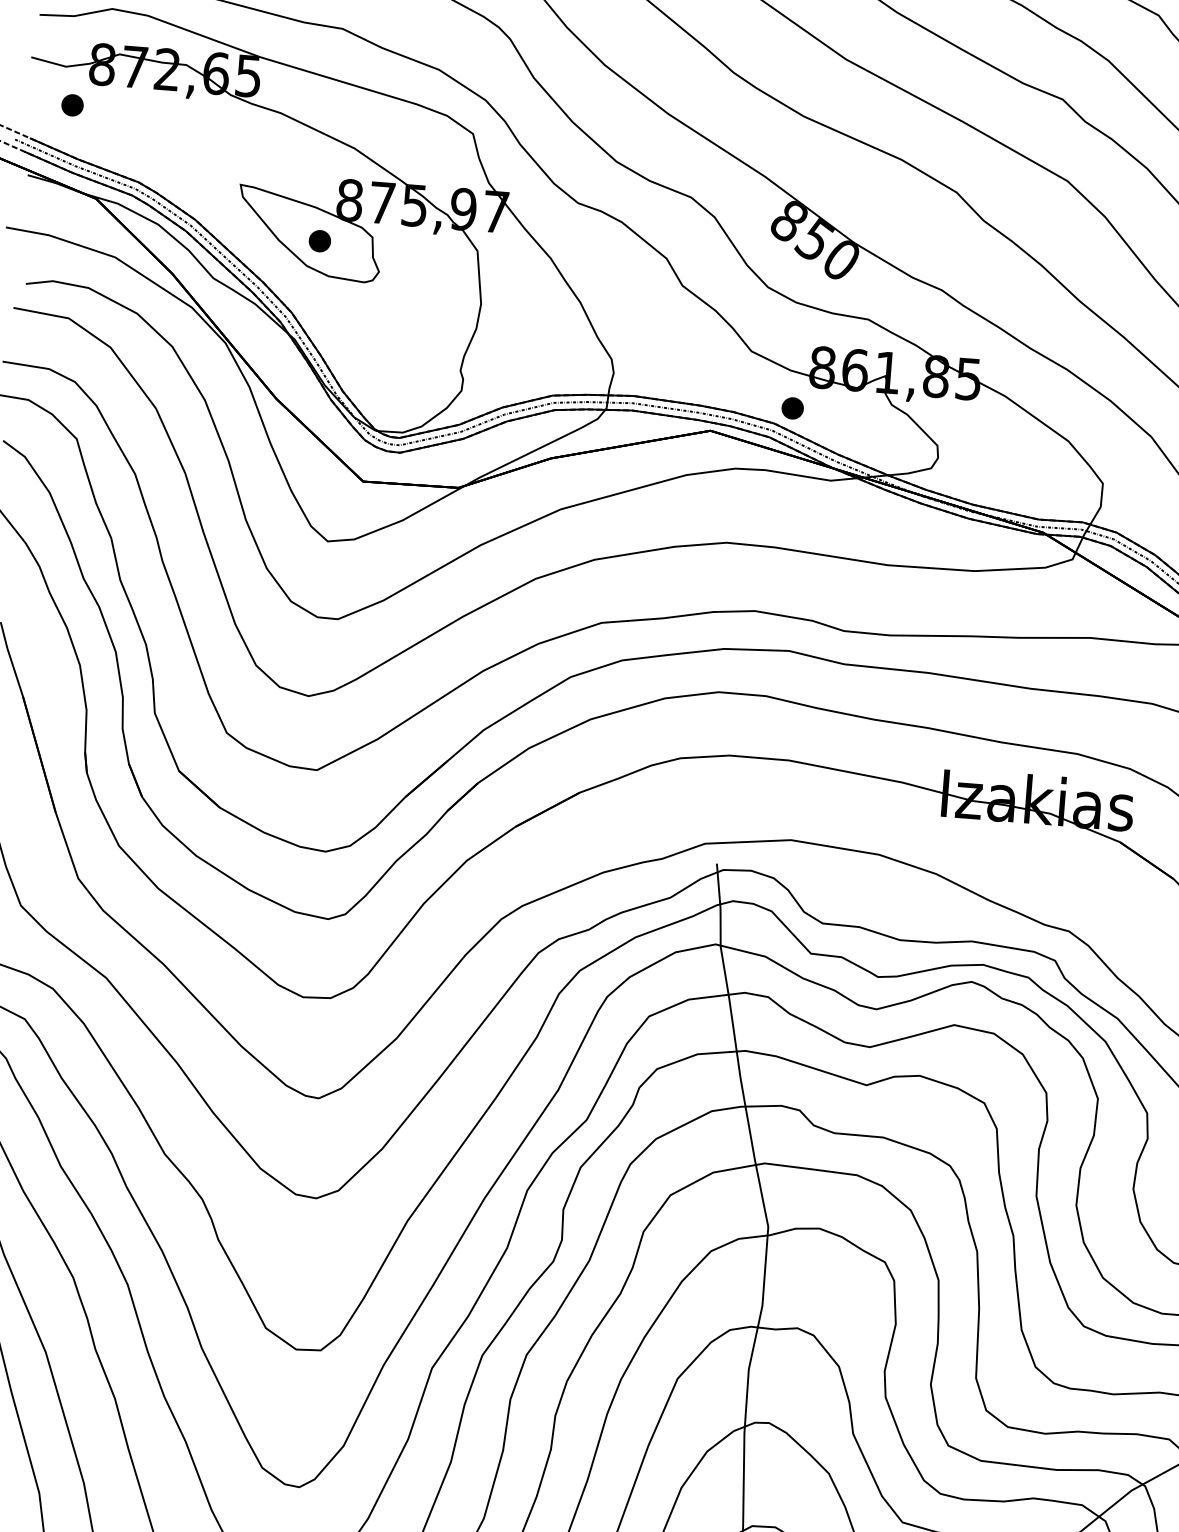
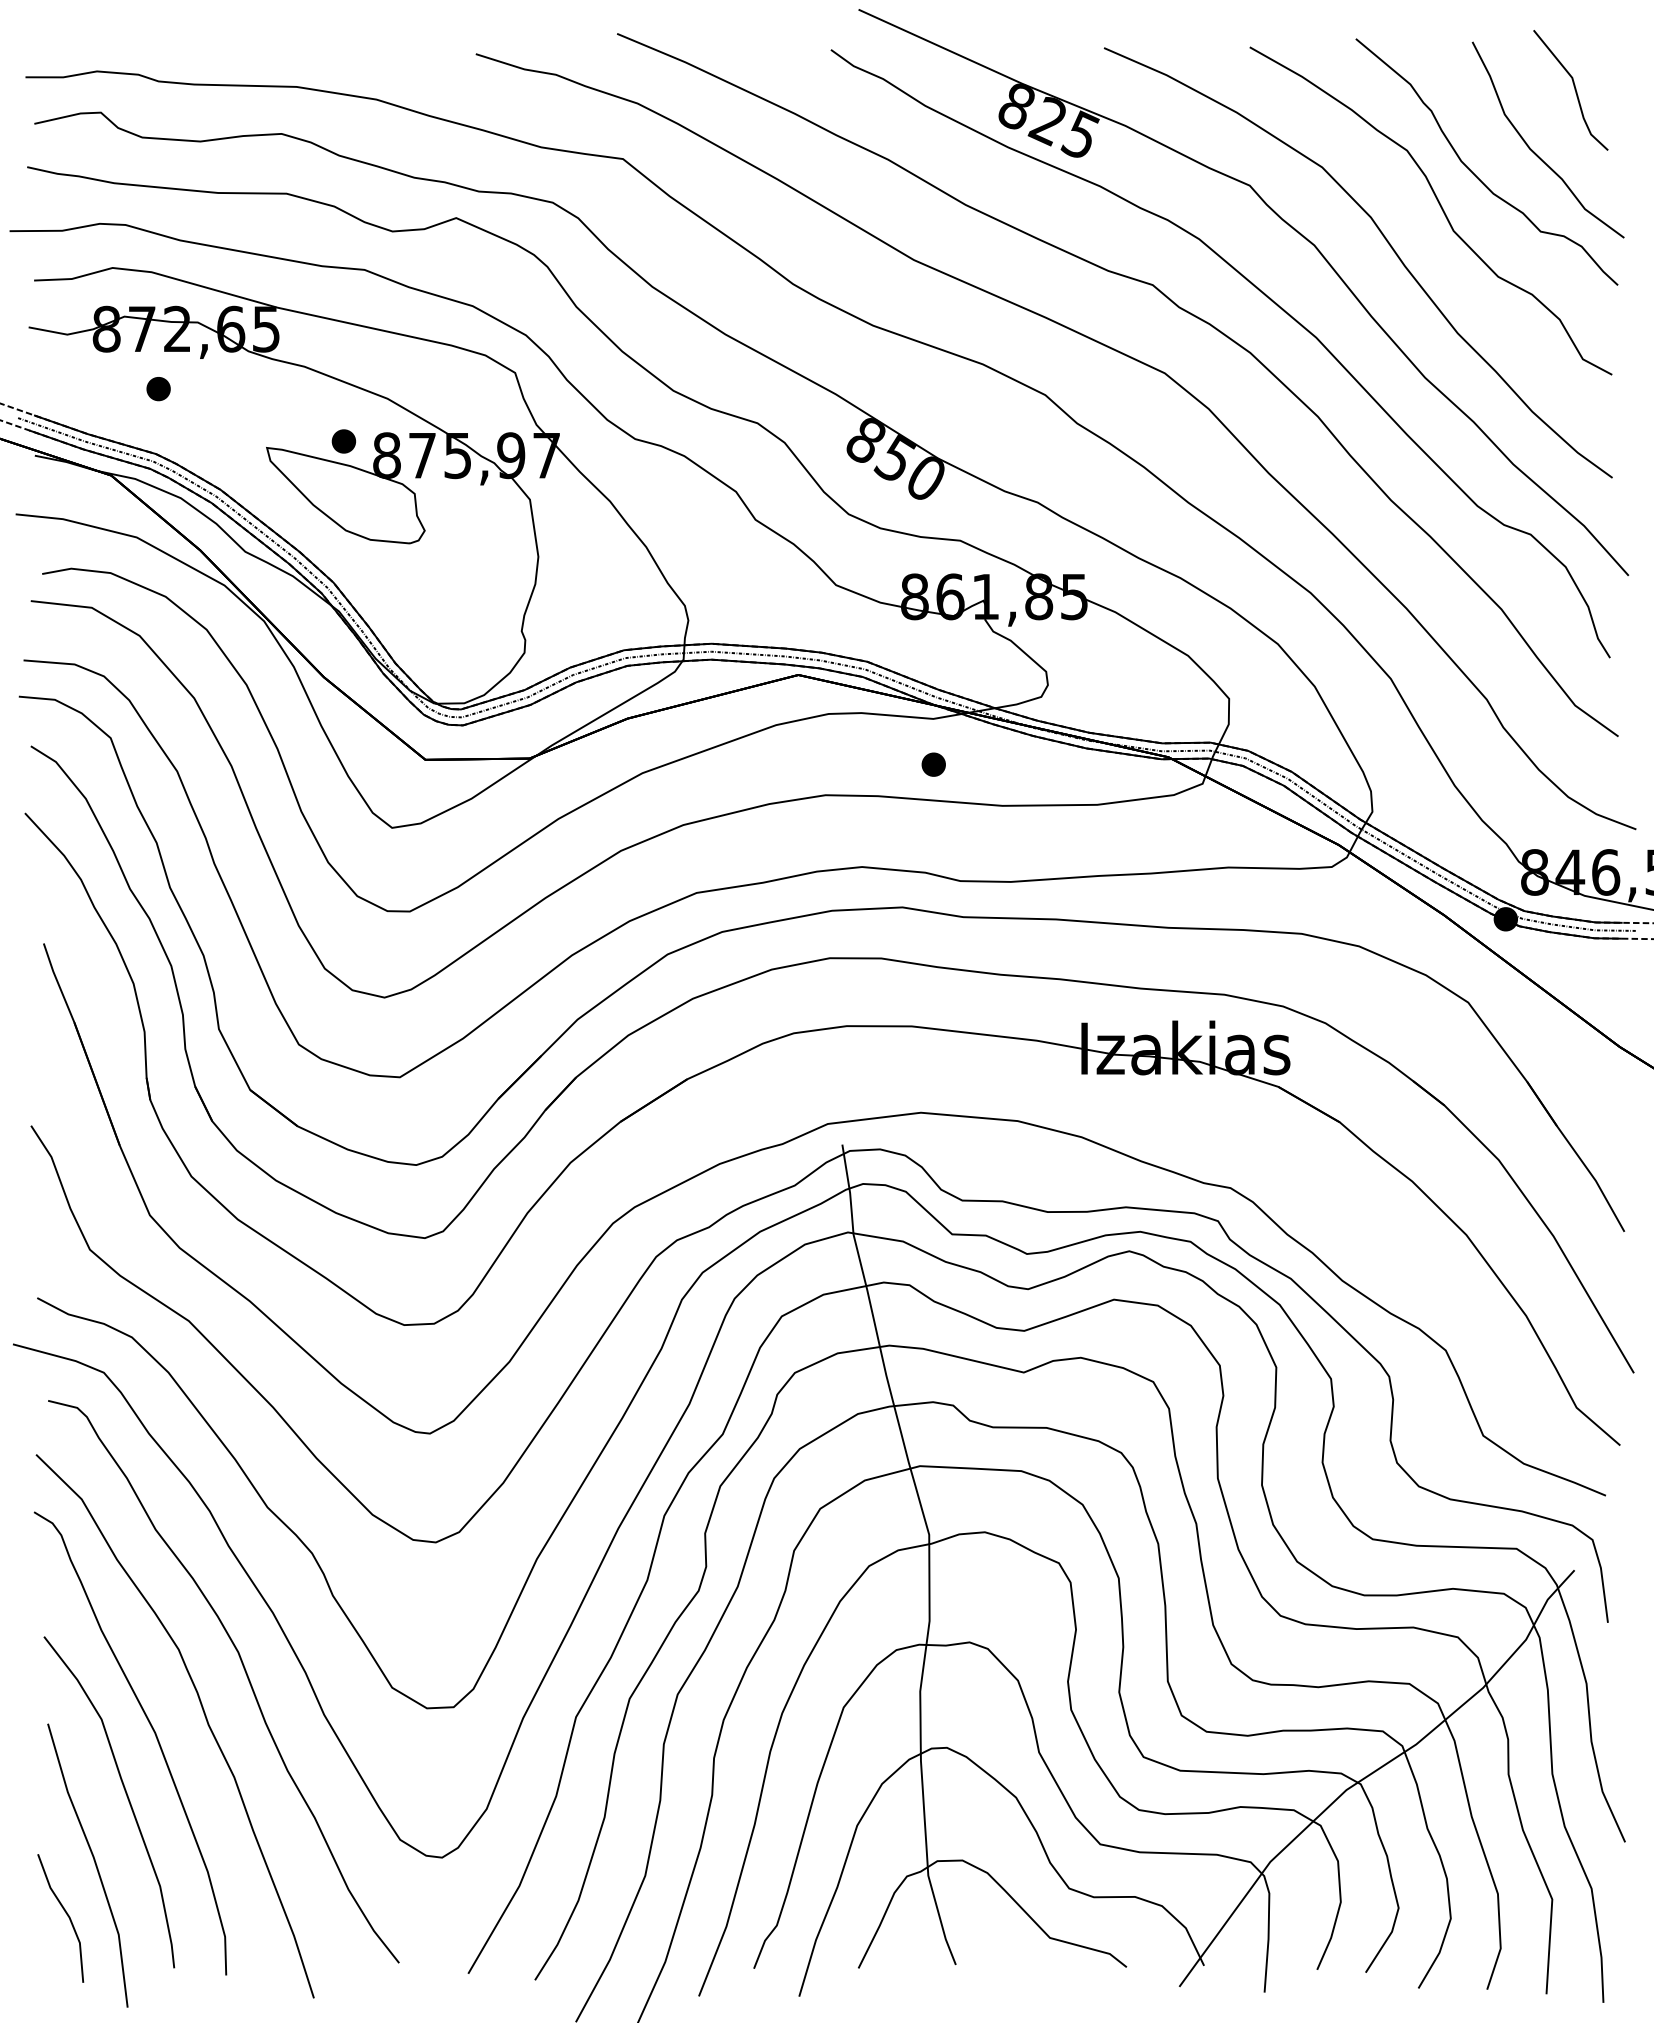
part: (72, 105) -> (158, 389), moved
part: (319, 241) -> (343, 441), moved
part: (792, 408) -> (933, 764), moved

